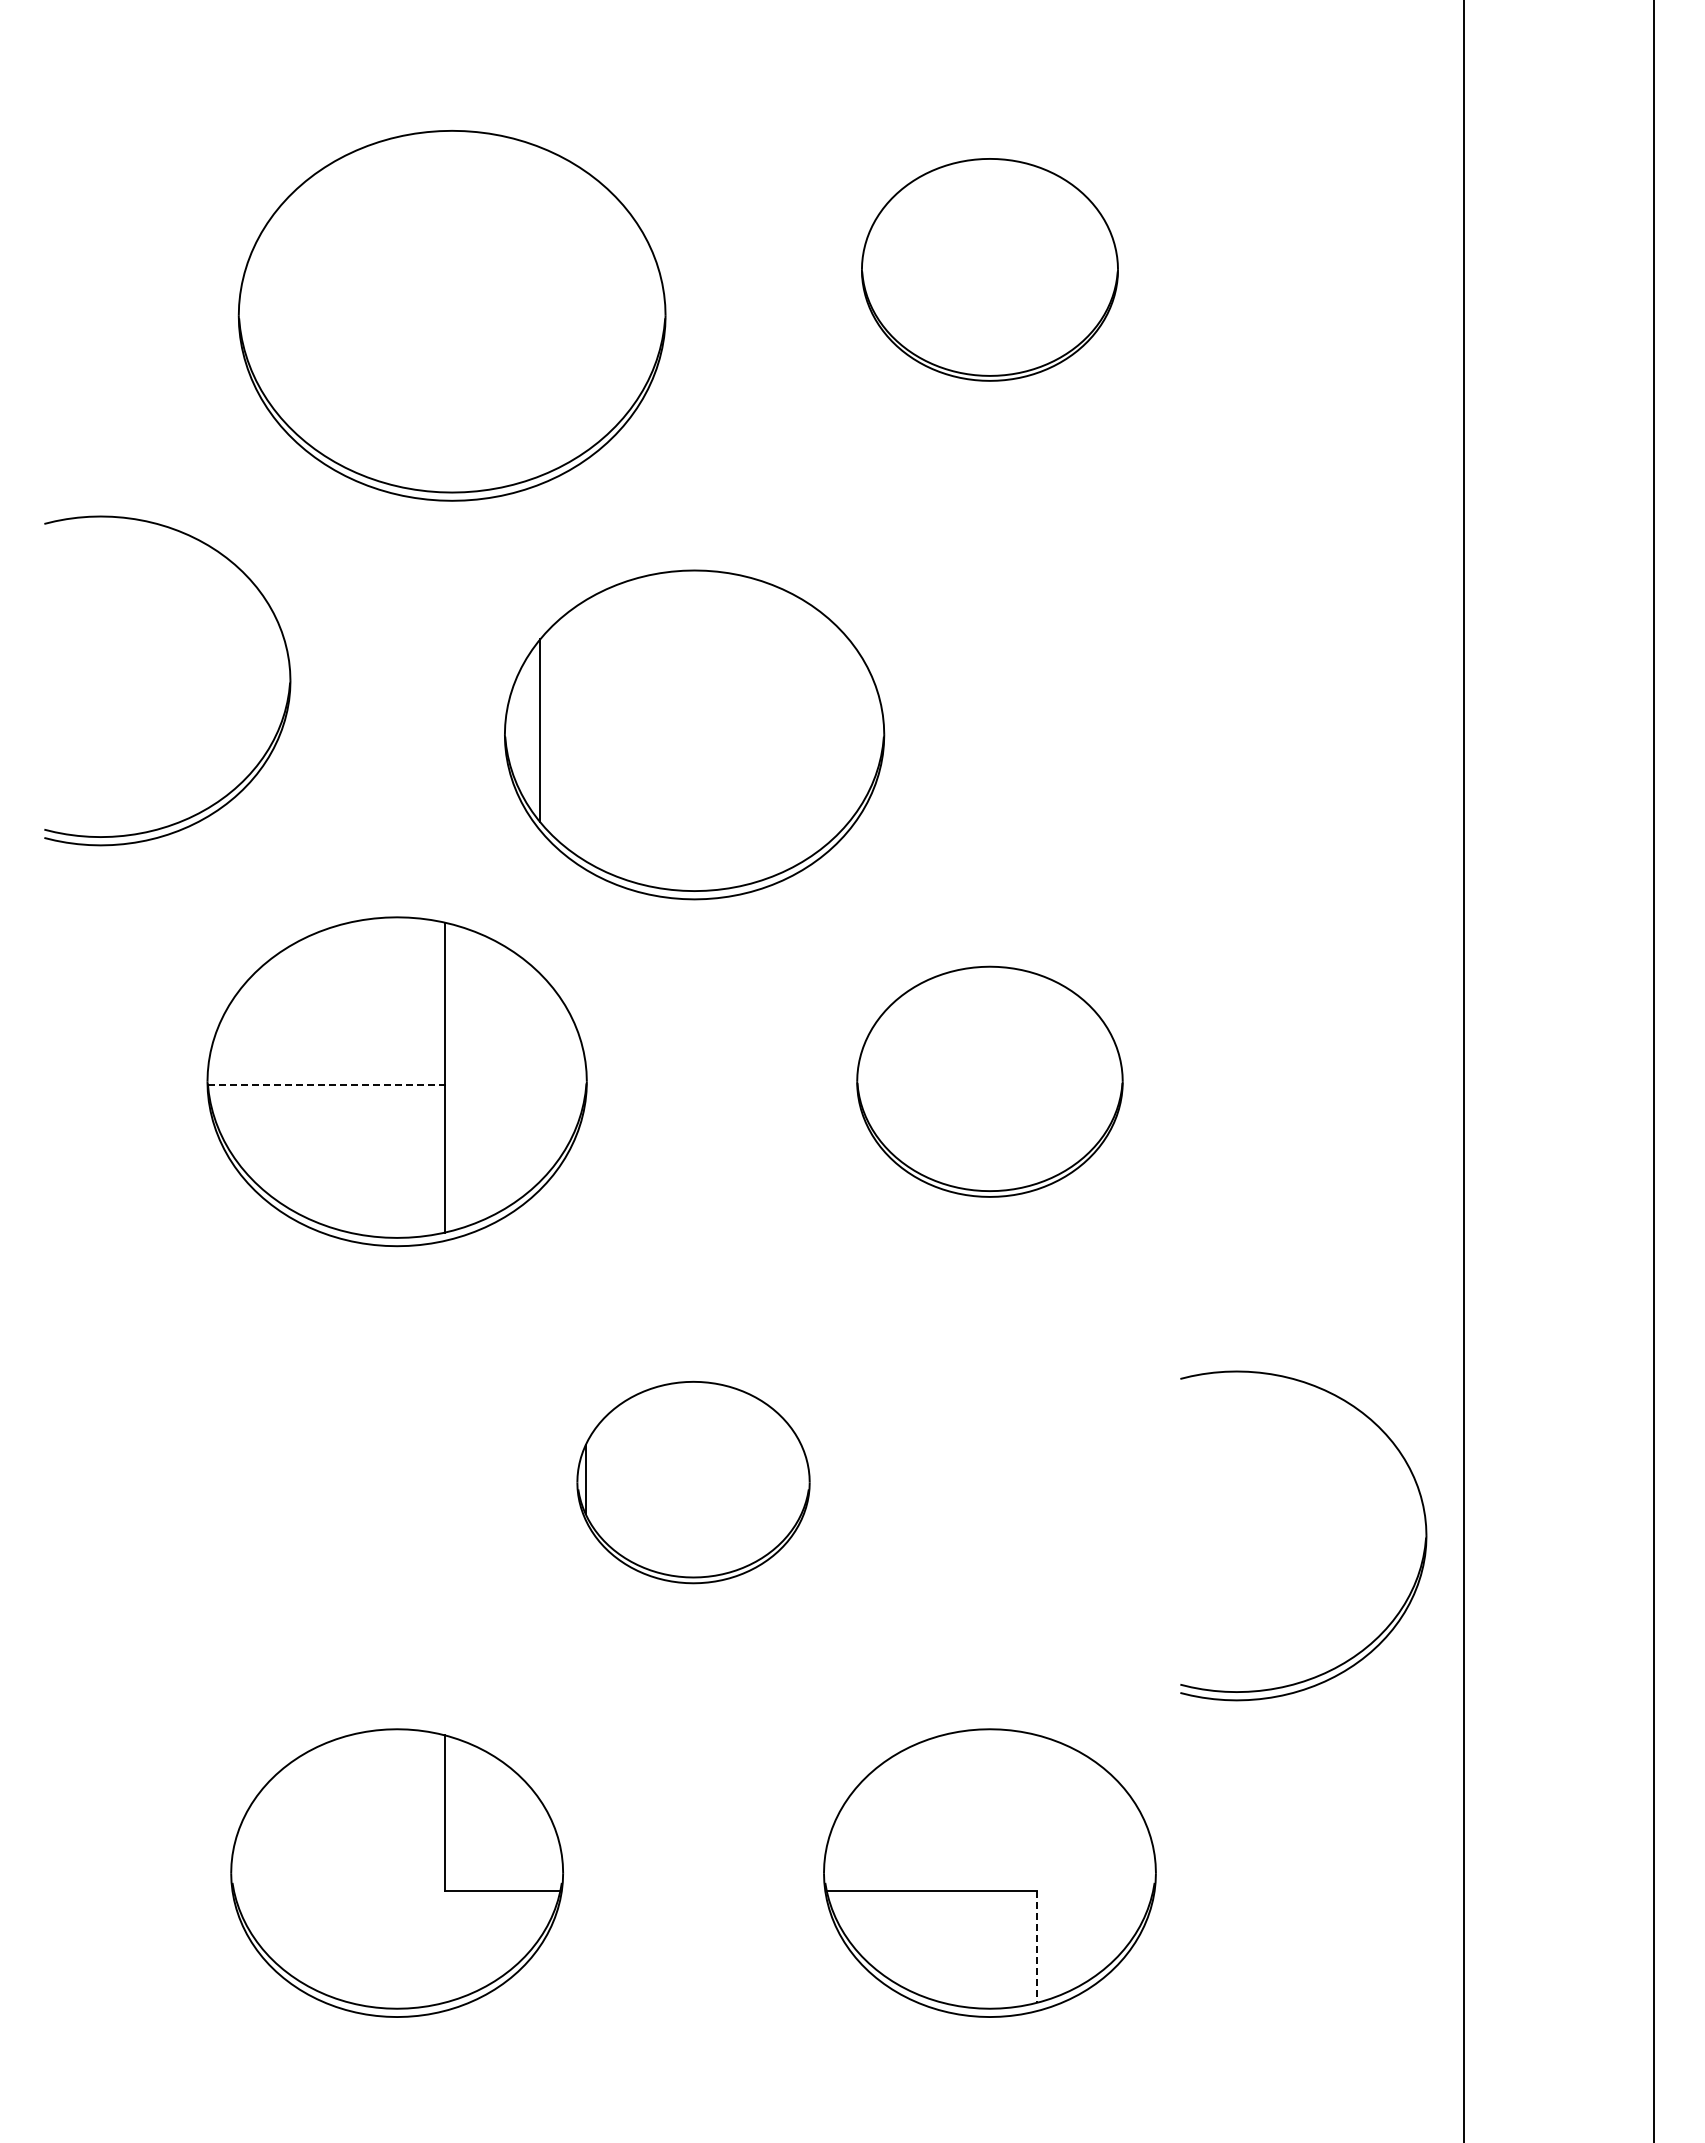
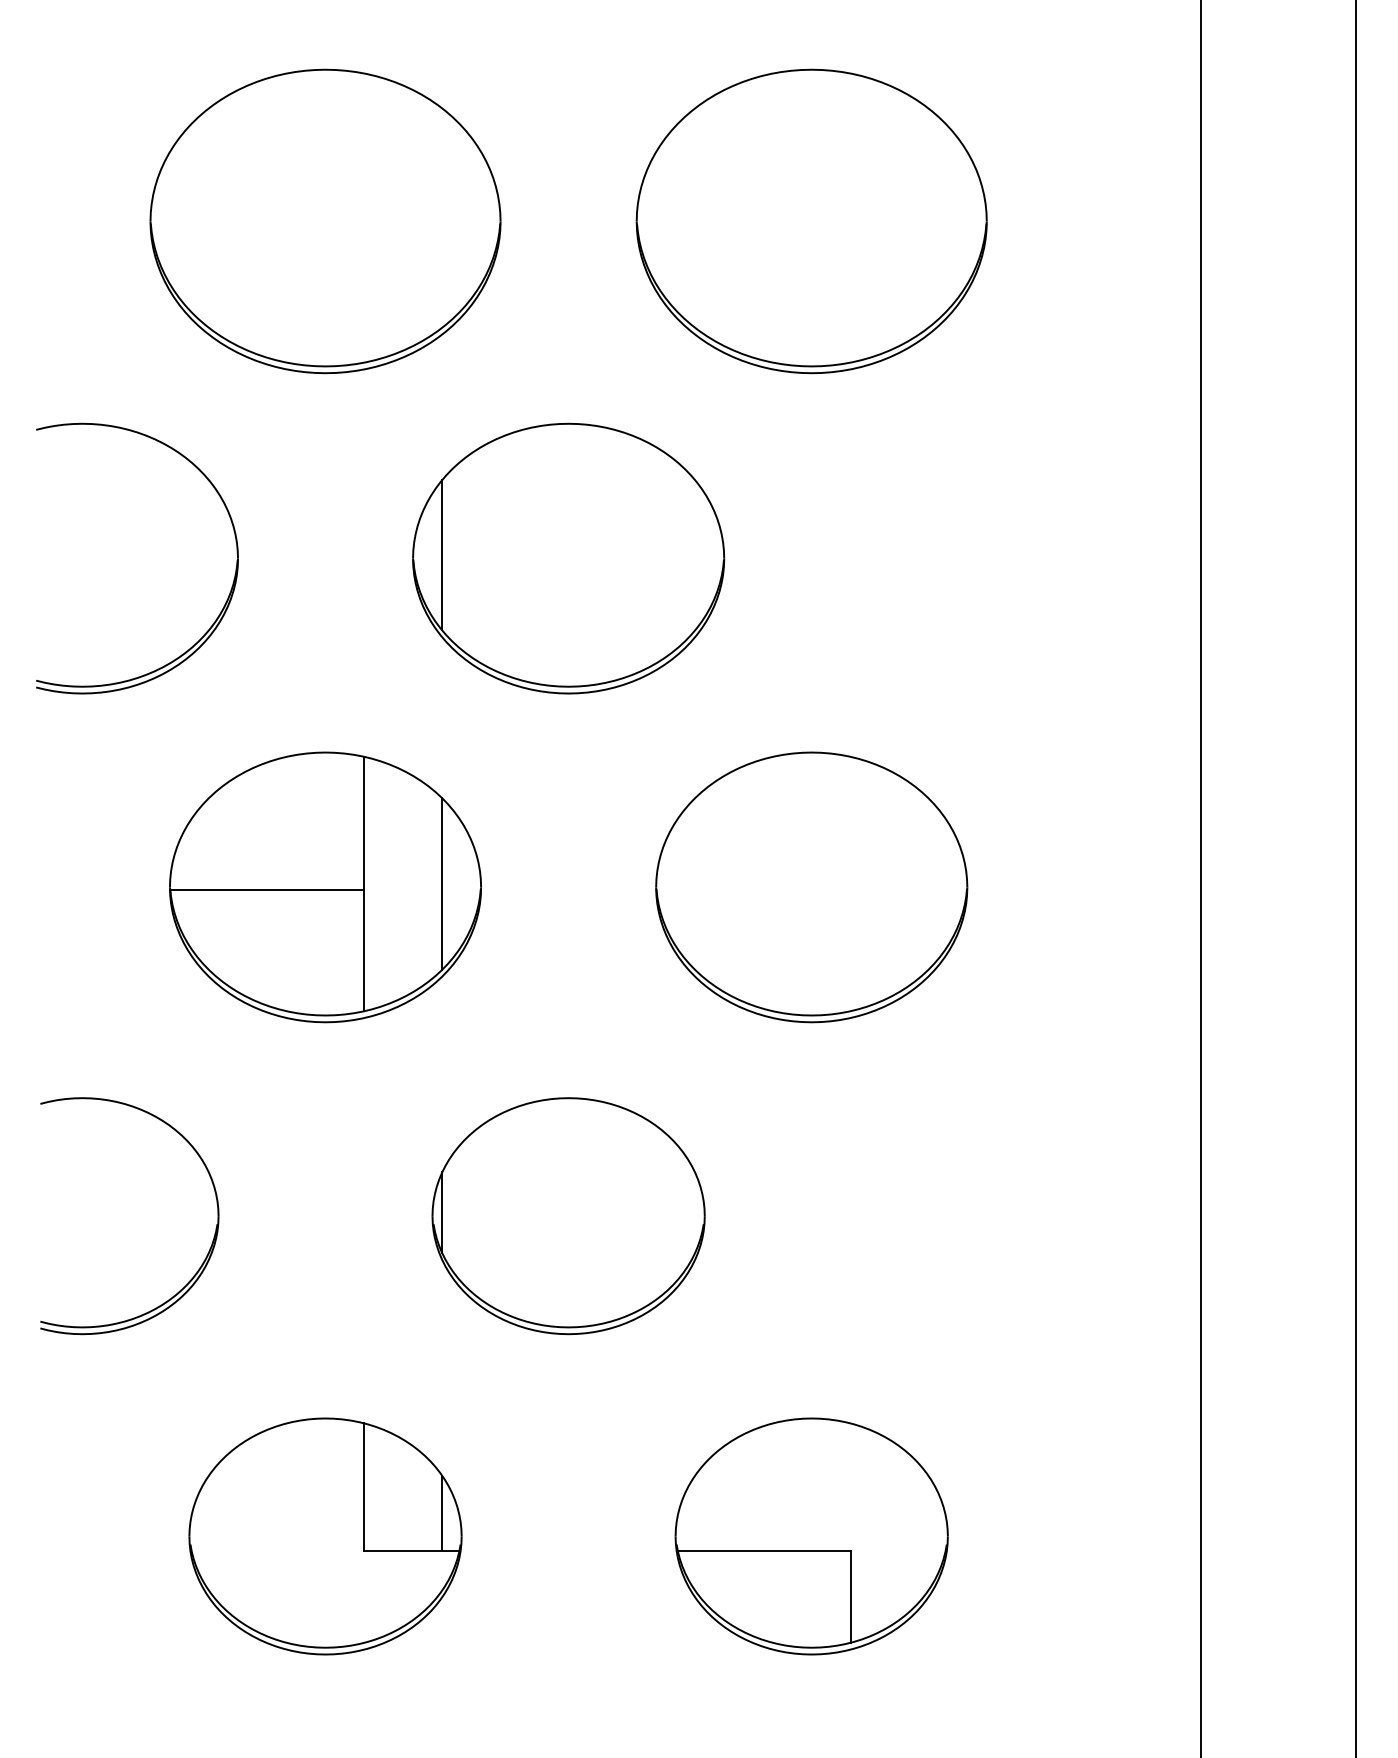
part: (989, 269) -> (811, 221), size x1.67
part: (451, 315) -> (324, 221), moved
part: (694, 734) -> (568, 558), moved
line: (539, 1077) -> (442, 883), added
part: (989, 1081) -> (811, 887), size x1.43
line: (326, 1084) -> (267, 889), dashed -> solid
part: (693, 1482) -> (568, 1216), size x1.43
part: (256, 1520) -> (210, 1247), added
part: (1417, 1573) -> (1162, 1290), removed
line: (539, 1844) -> (442, 1513), added
line: (1037, 1946) -> (850, 1596), dashed -> solid

